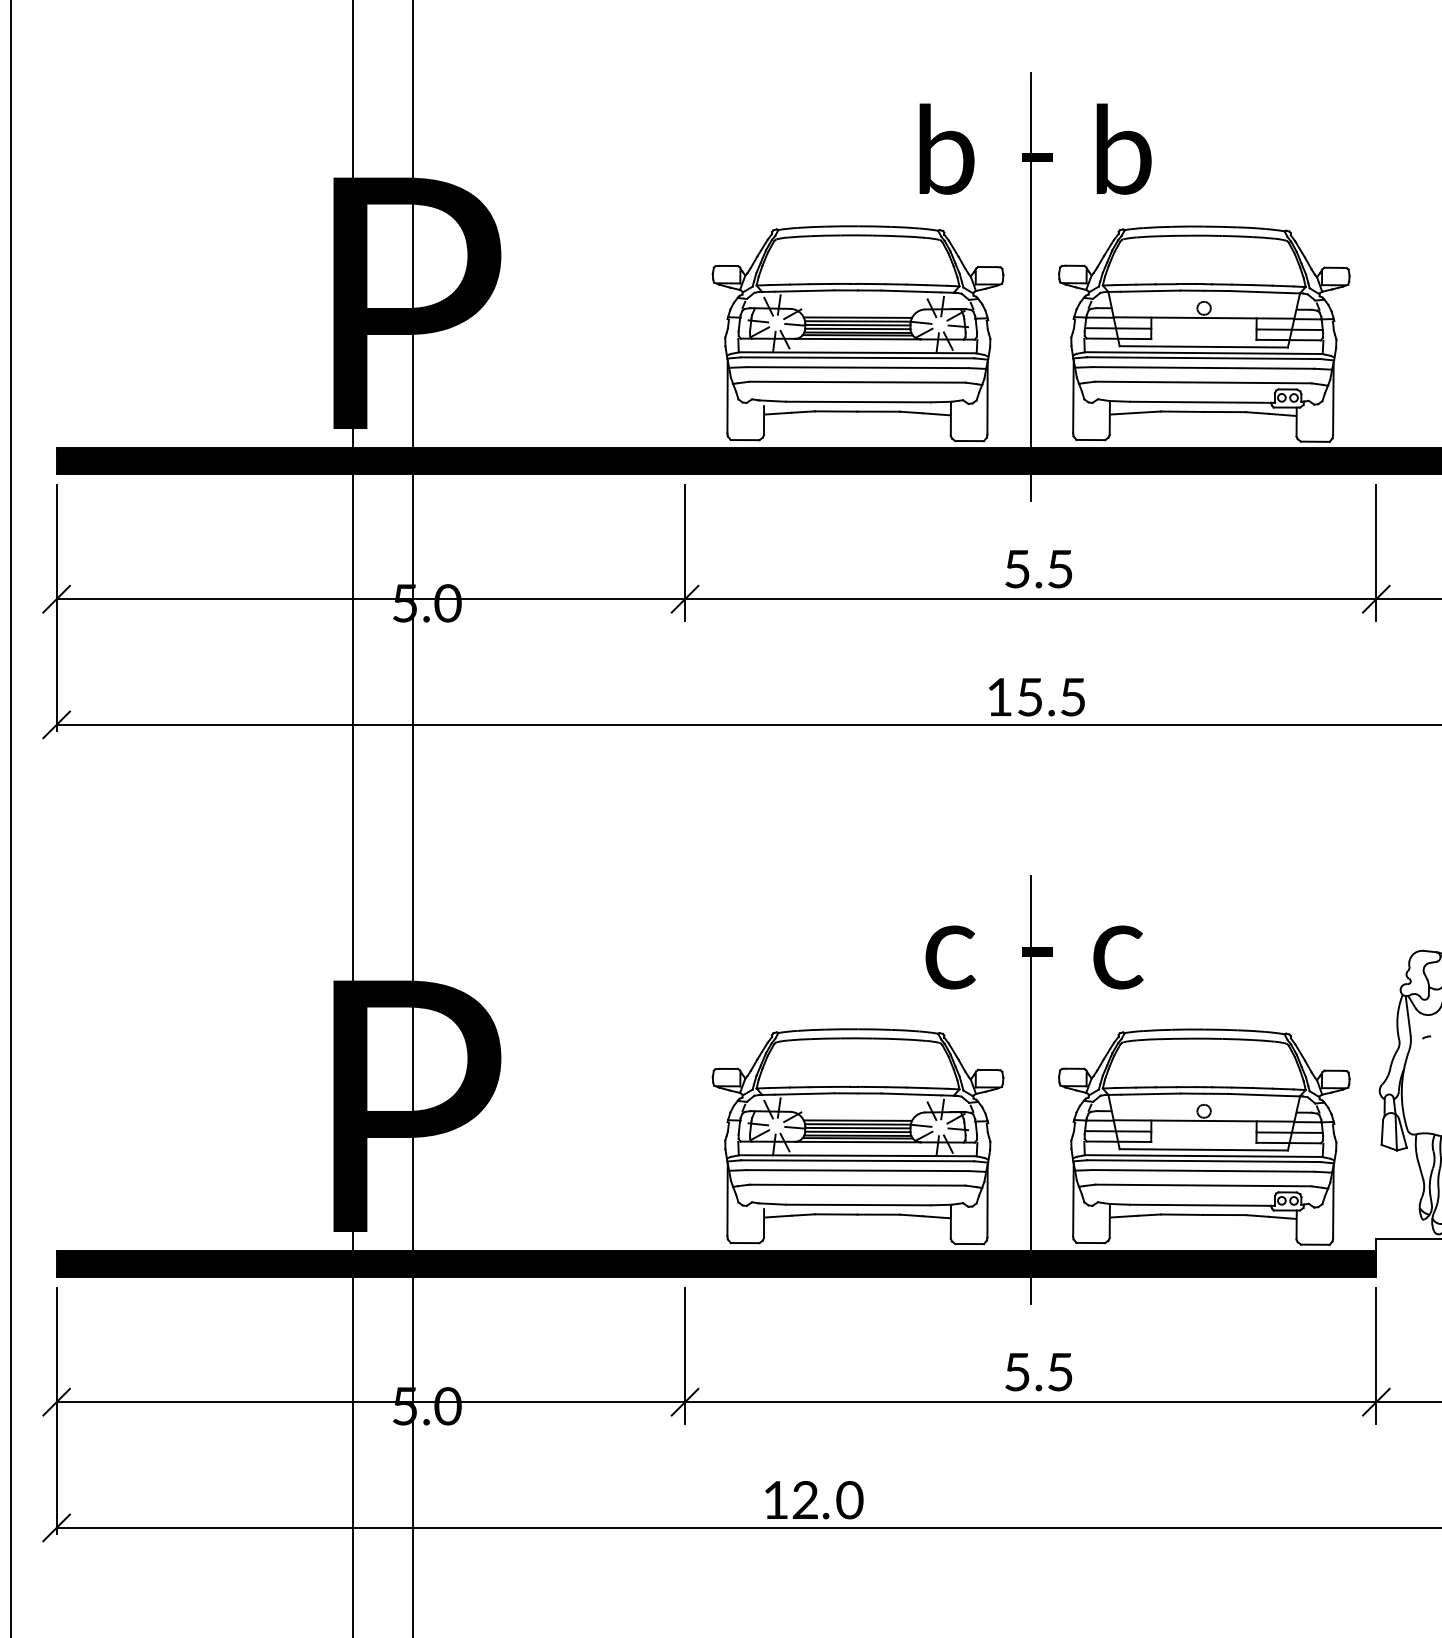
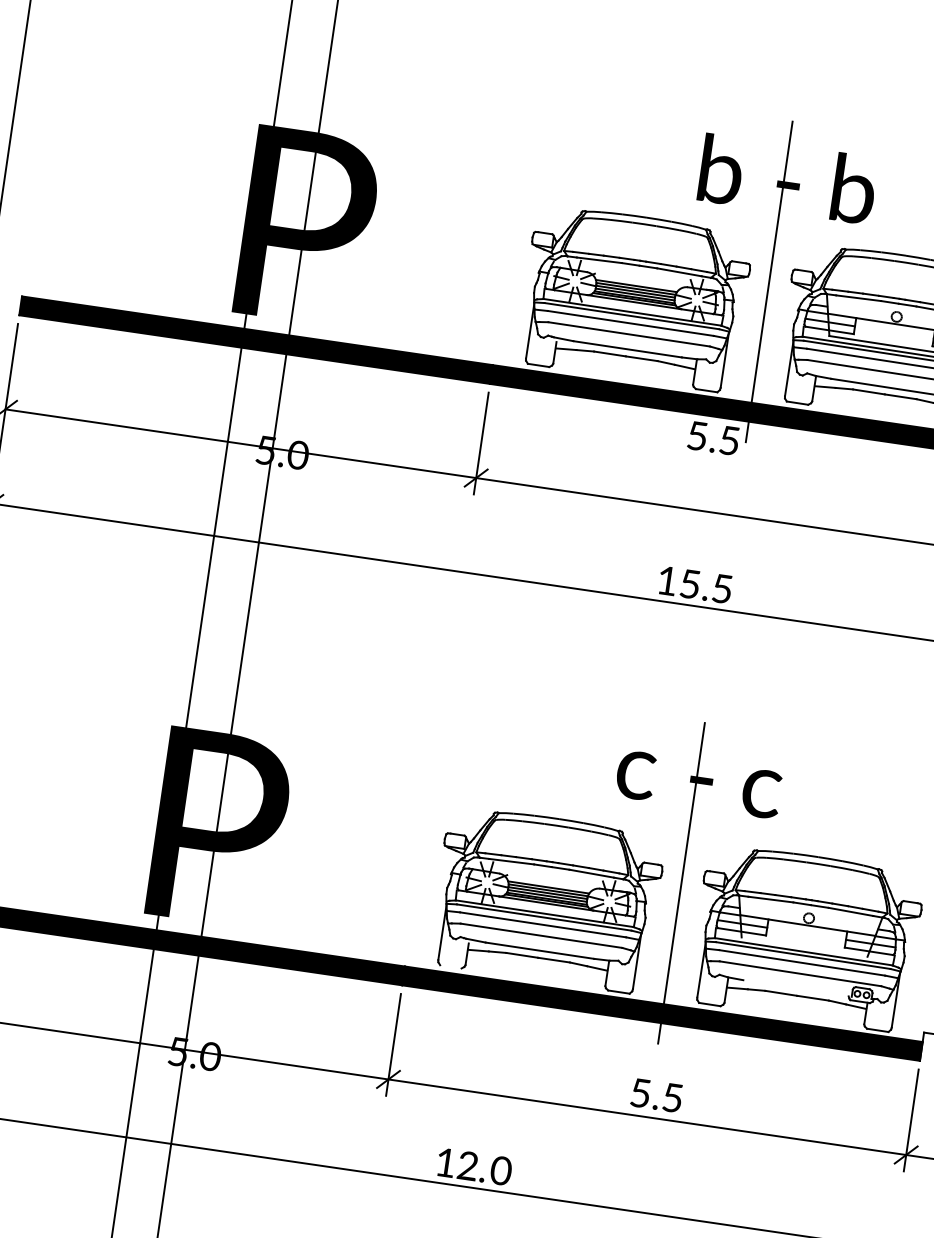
text: (1038, 569) -> (713, 438), moved
text: (1036, 697) -> (695, 585), moved
line: (1203, 1149) -> (804, 946), removed
line: (1202, 1204) -> (797, 987), removed
line: (744, 1243) -> (450, 967), removed

